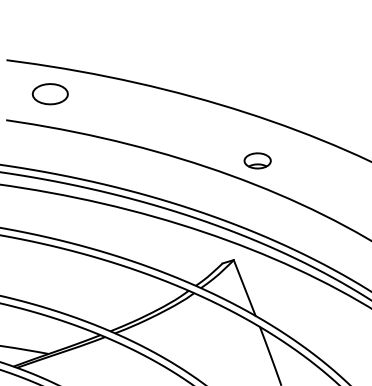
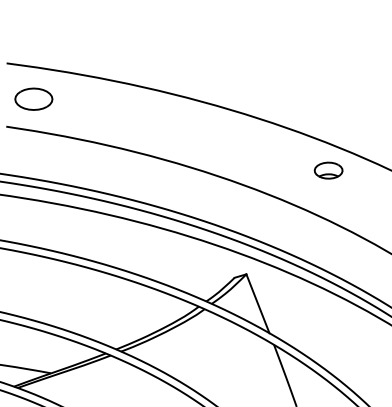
part: (49, 93) -> (33, 98), moved
part: (257, 160) -> (328, 170), moved

